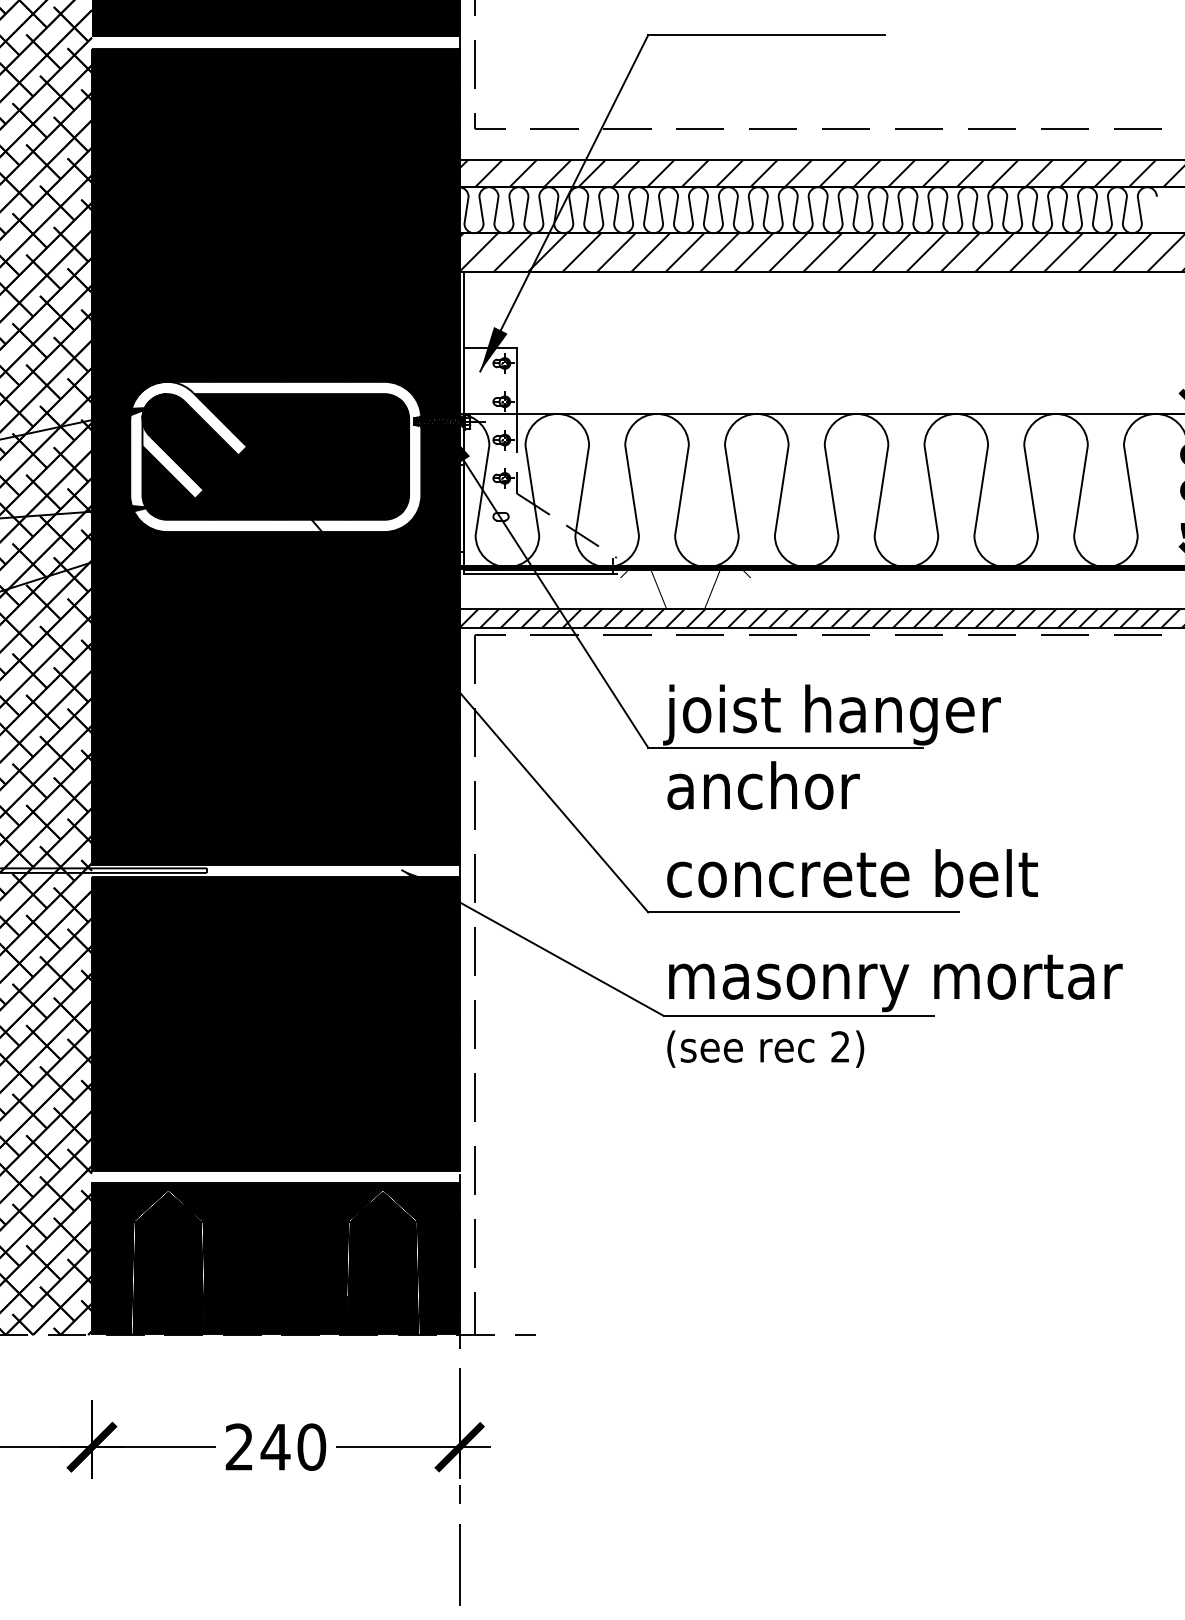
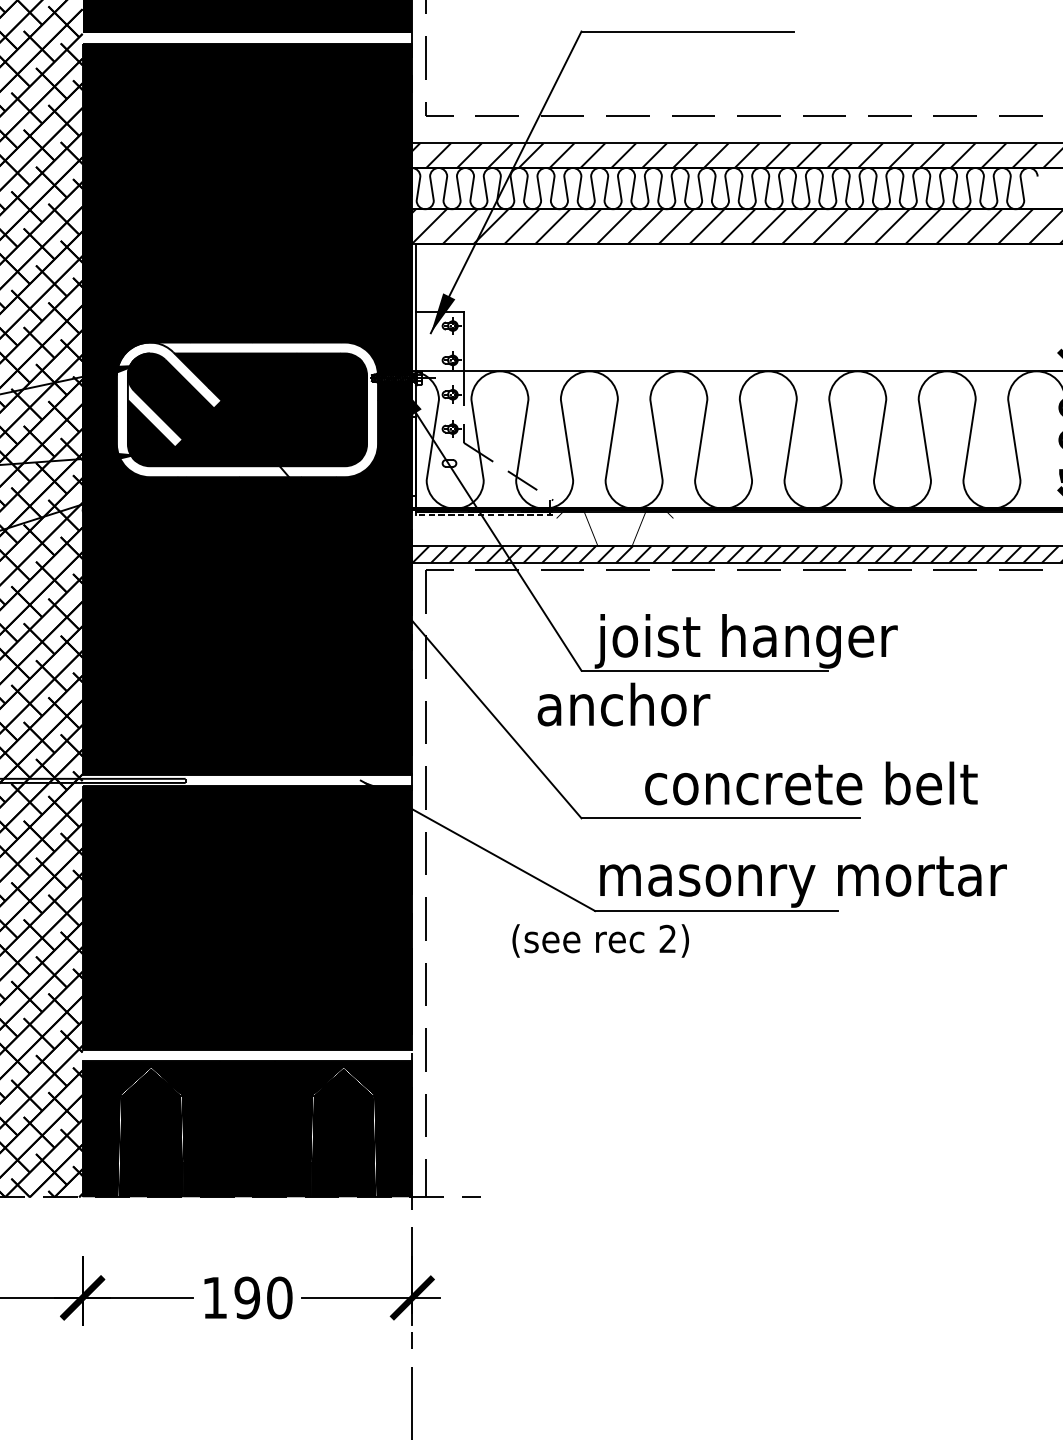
line: (540, 574) -> (484, 515), solid -> dashed
text: (763, 785) -> (623, 704), moved
text: (852, 873) -> (811, 783), moved
text: (765, 1048) -> (600, 940), moved
text: (257, 1446) -> (231, 1297), 240 -> 190

